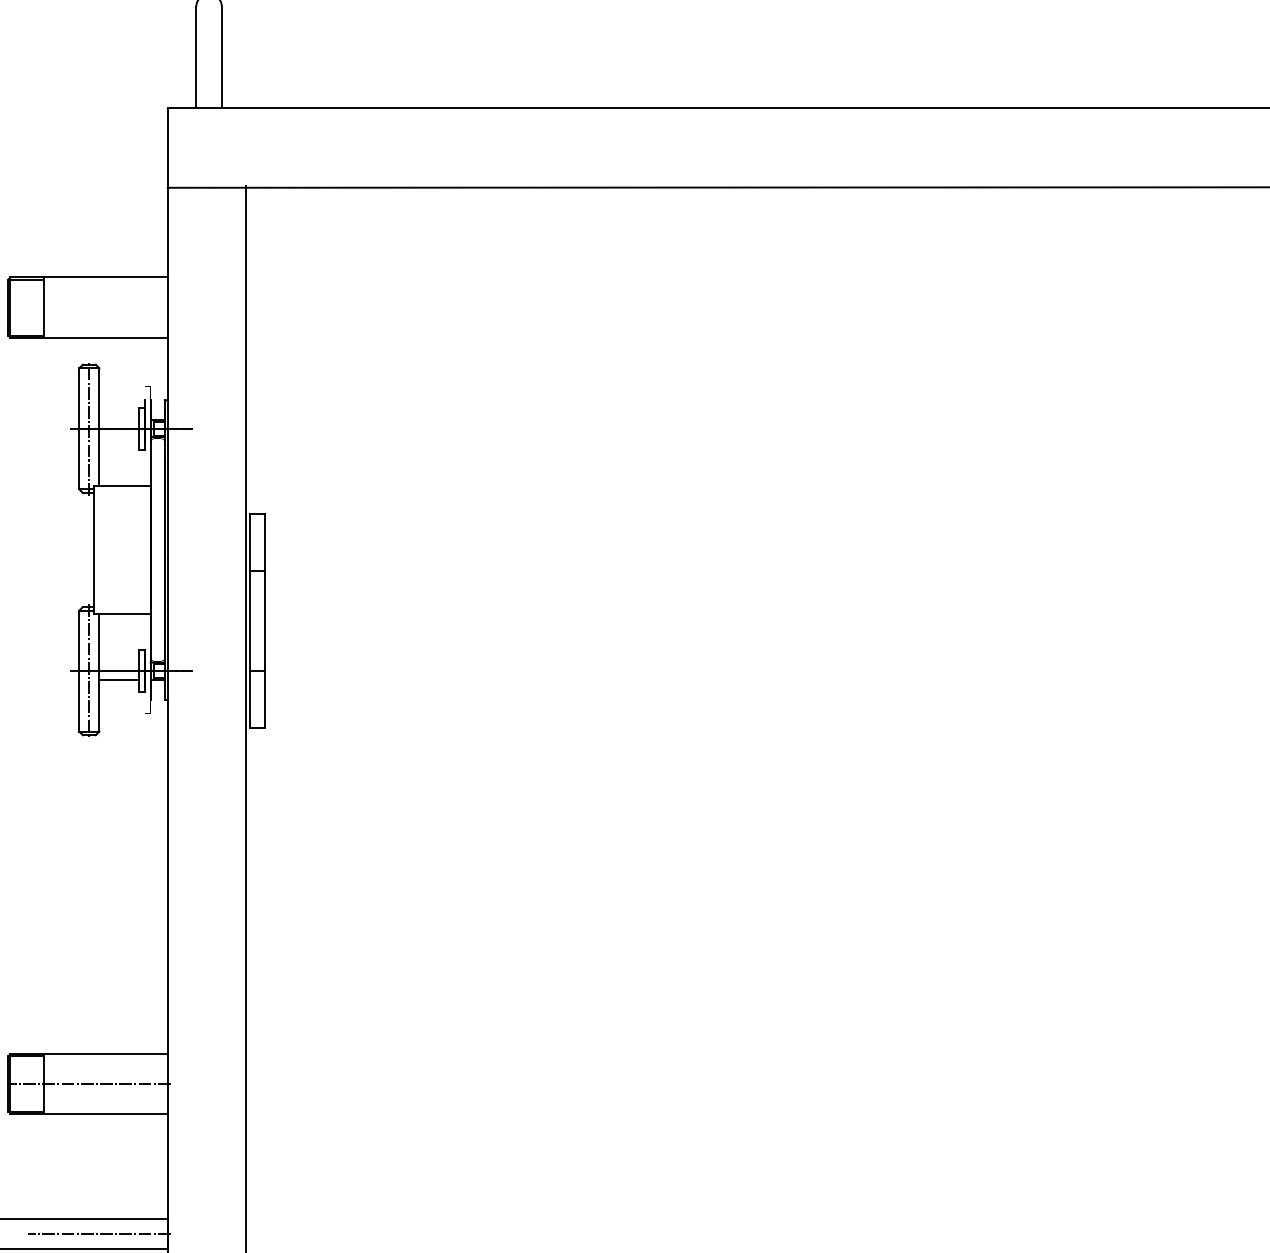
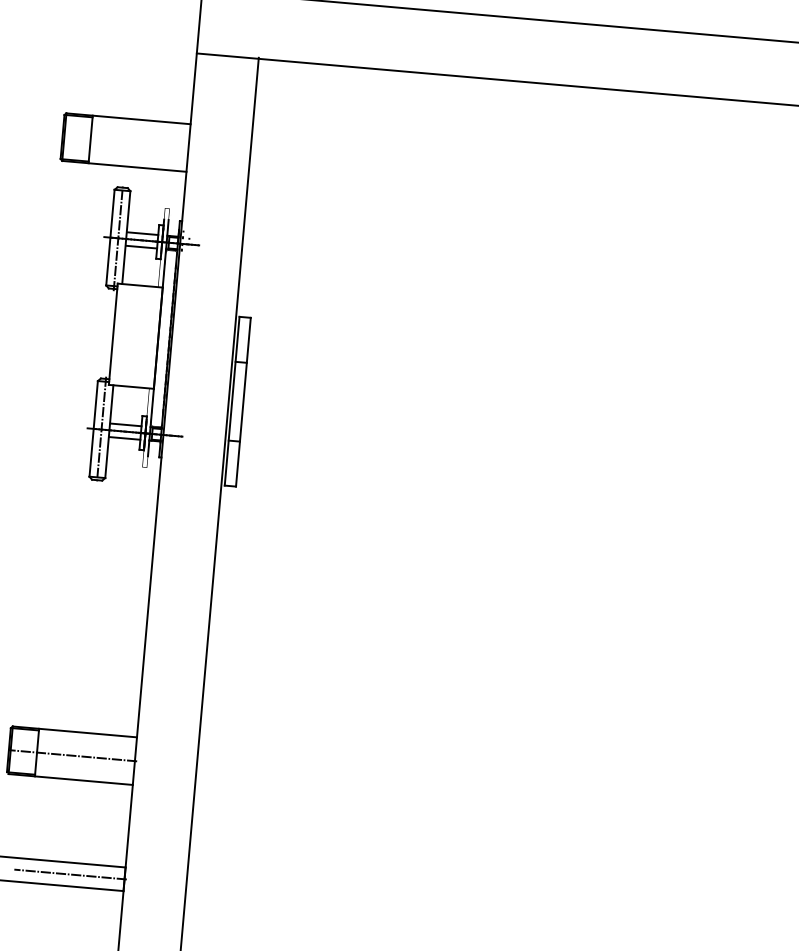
line: (119, 420) -> (142, 233), added
line: (119, 437) -> (141, 247), added
line: (119, 662) -> (125, 424), added

